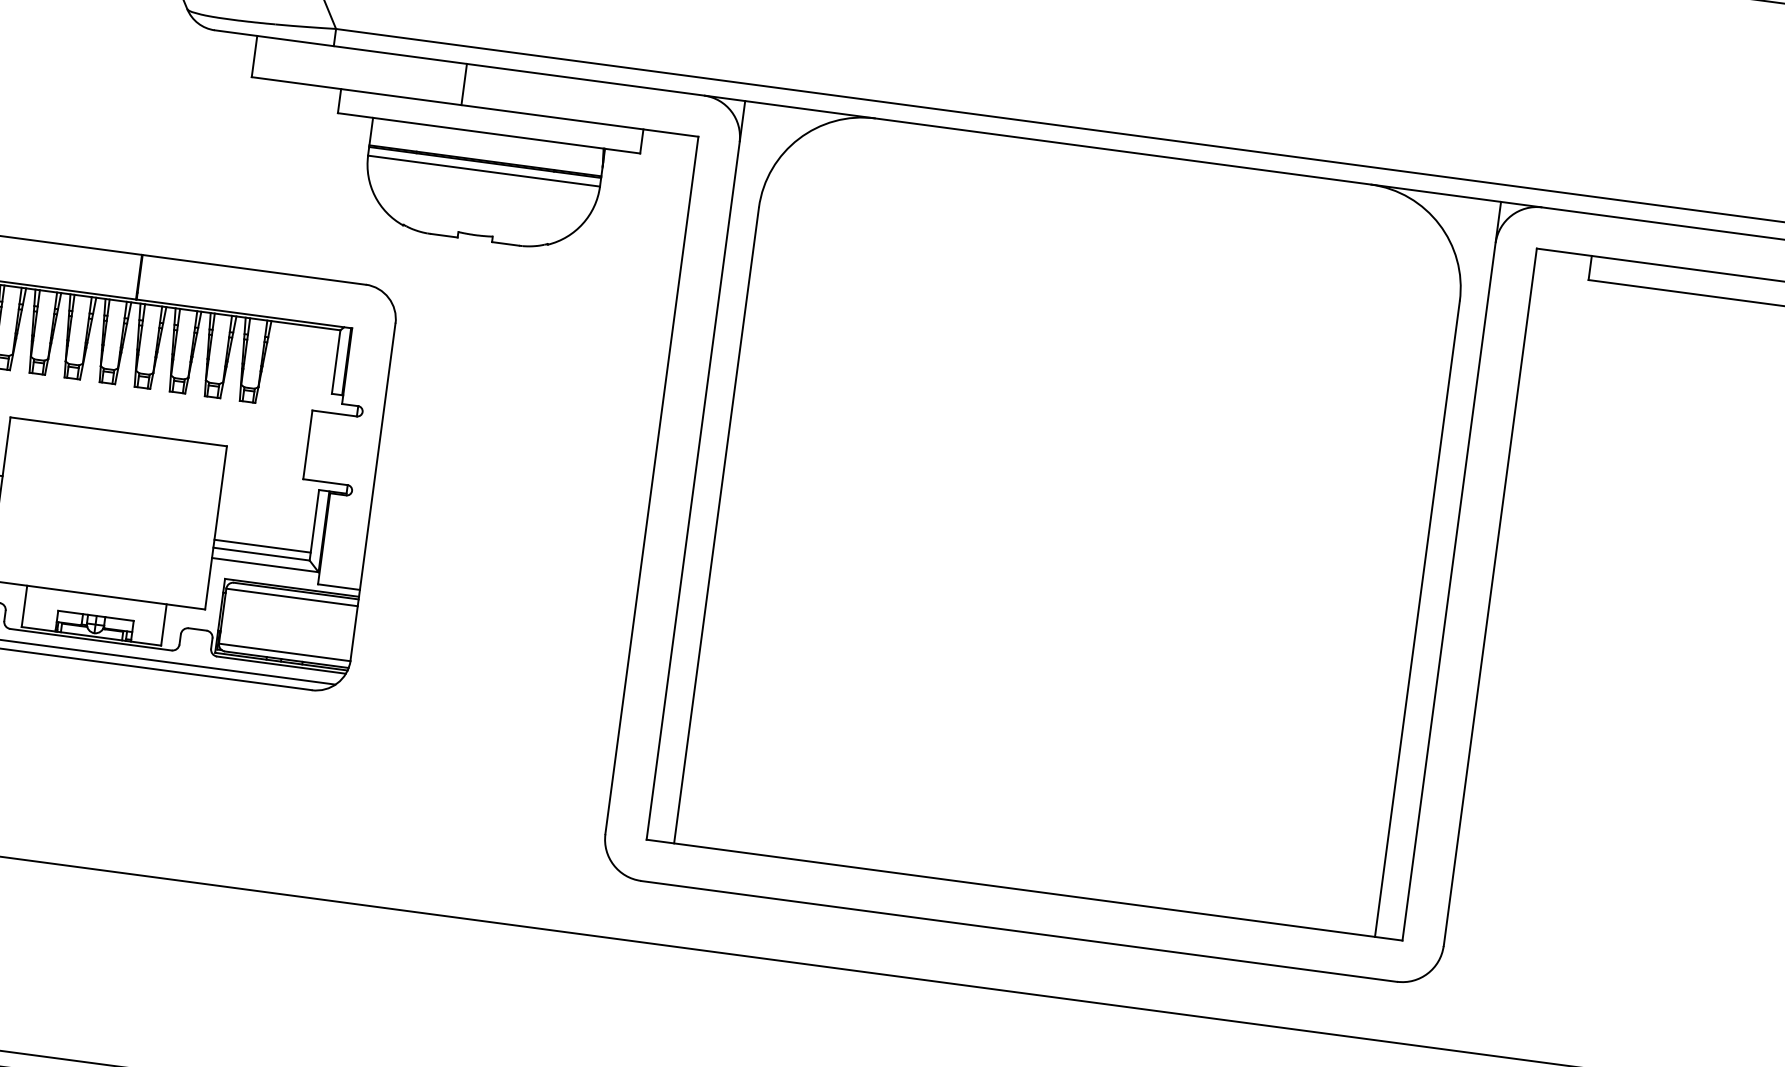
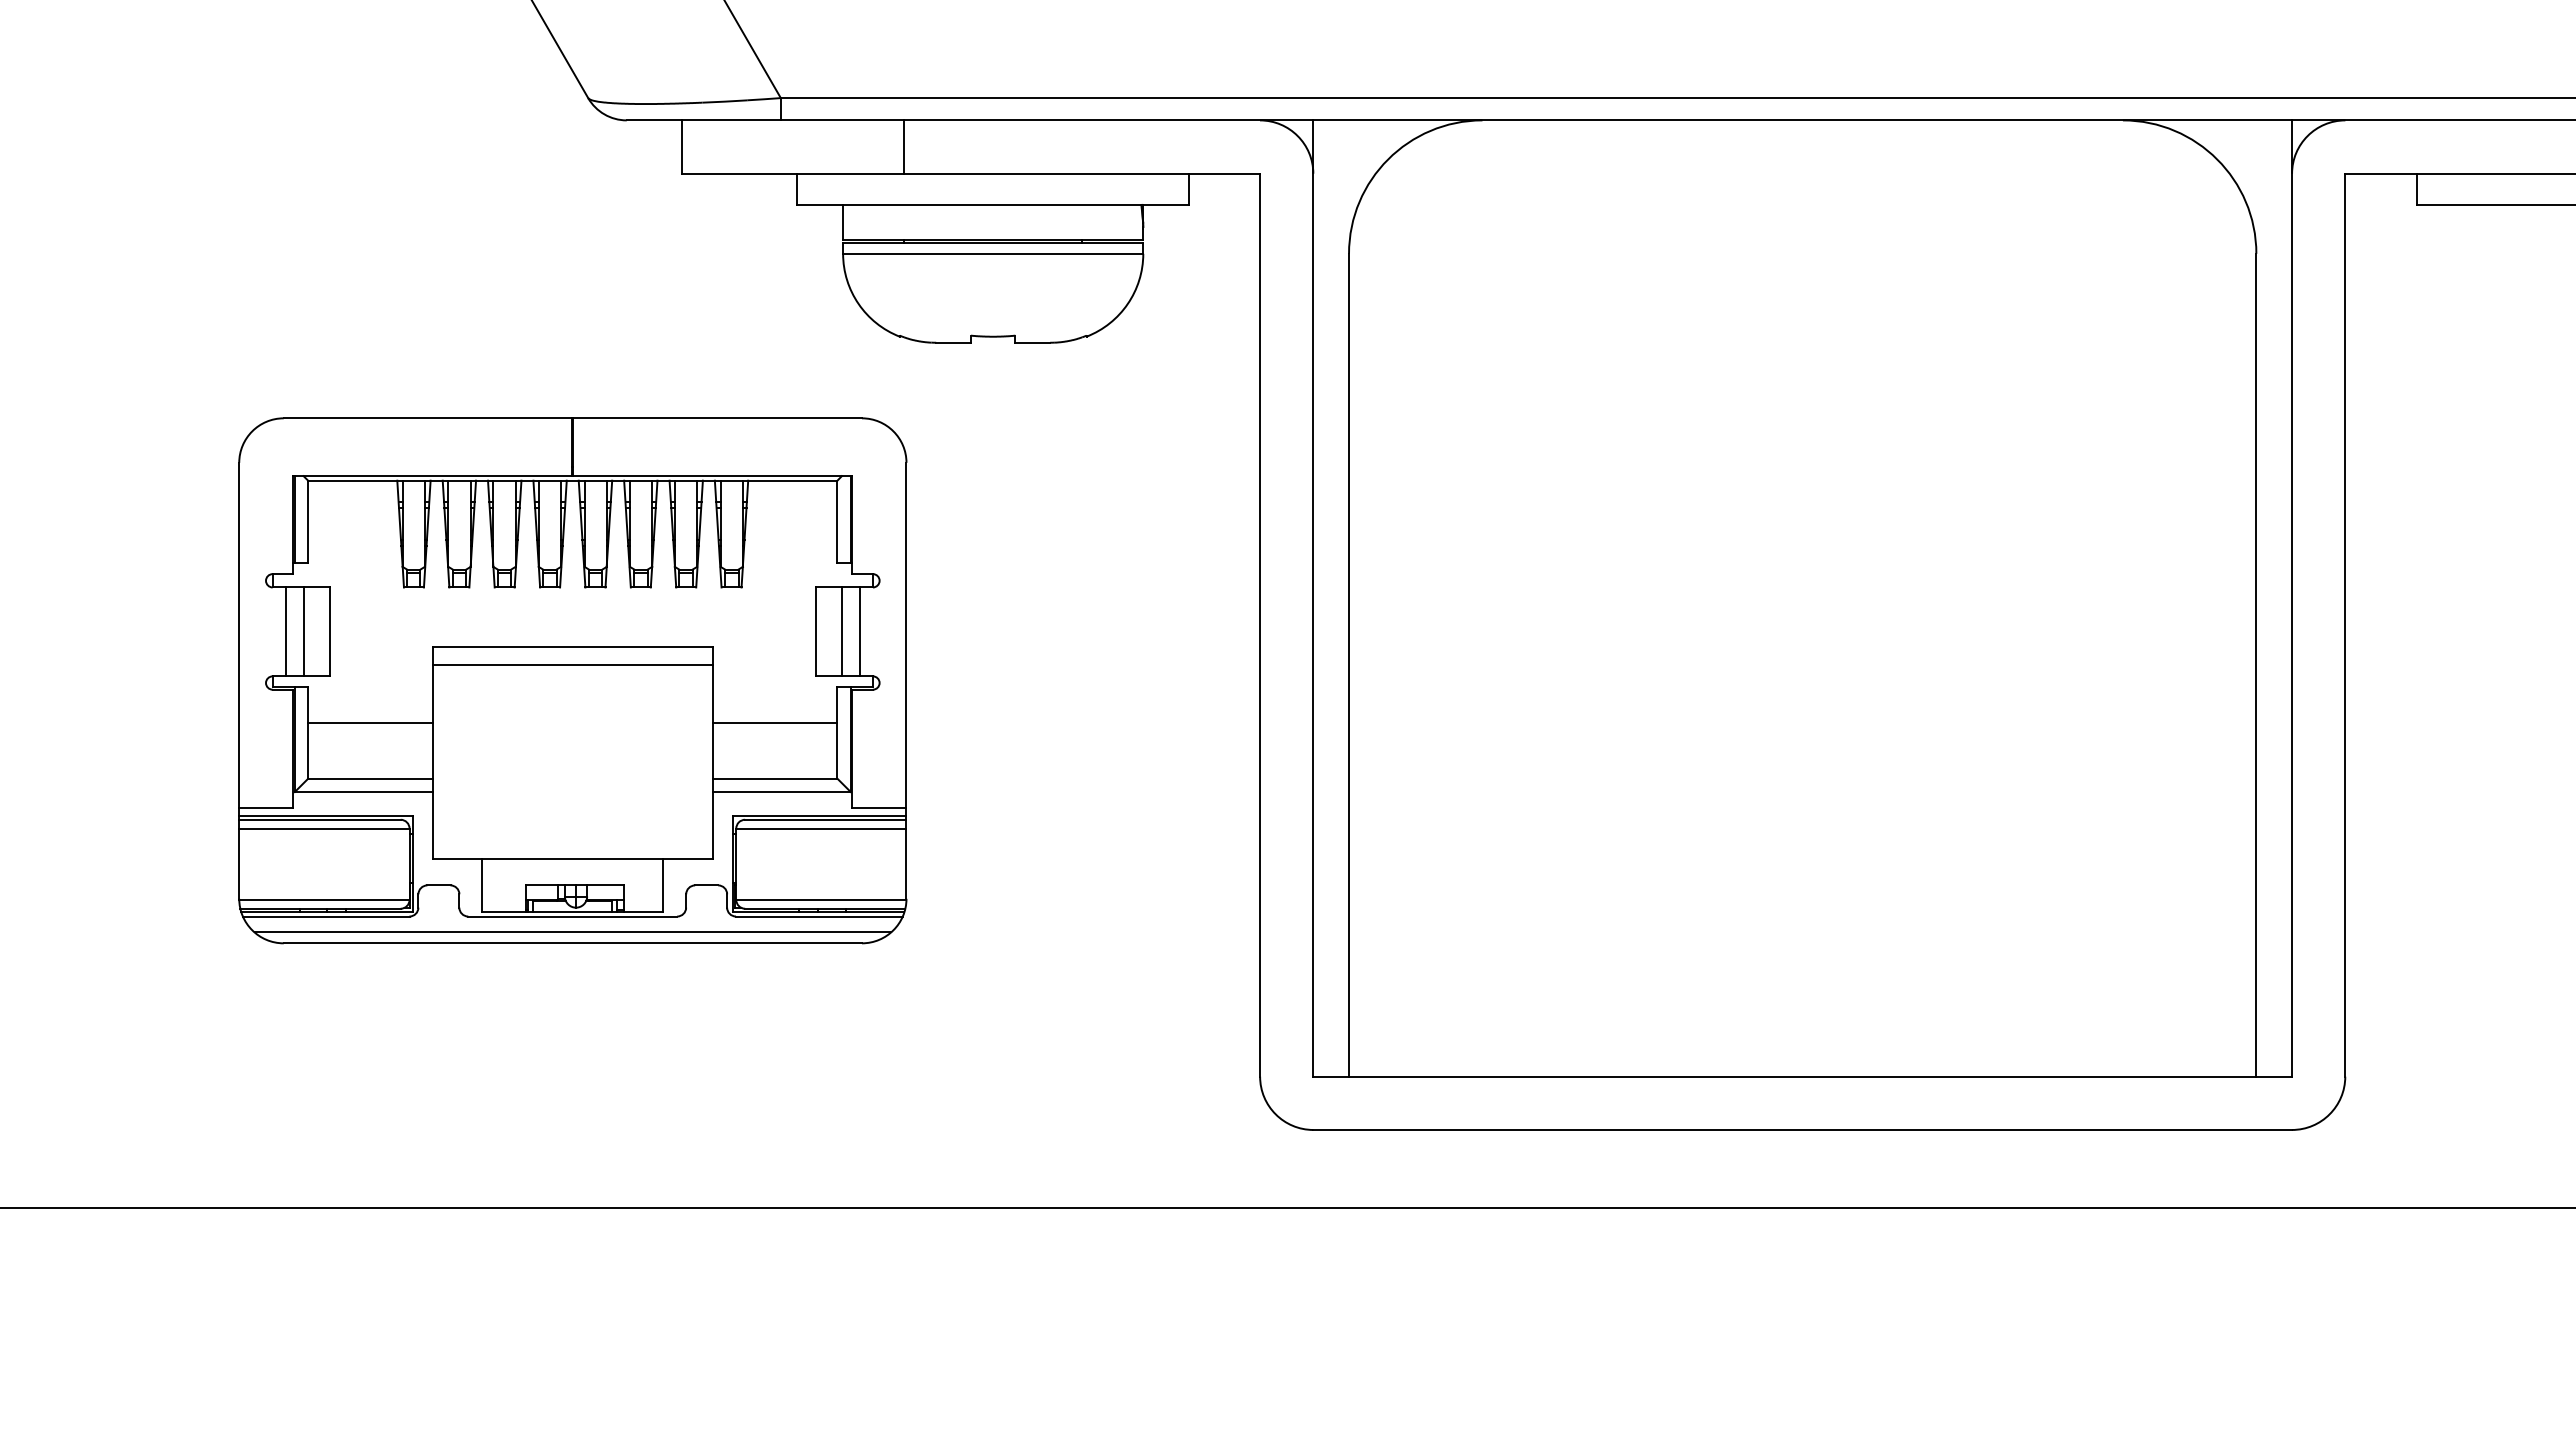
line: (464, 84) -> (904, 146), moved
line: (116, 445) -> (572, 665), added
line: (328, 447) -> (842, 631), added
line: (341, 449) -> (859, 631), added
line: (262, 546) -> (774, 723), moved

